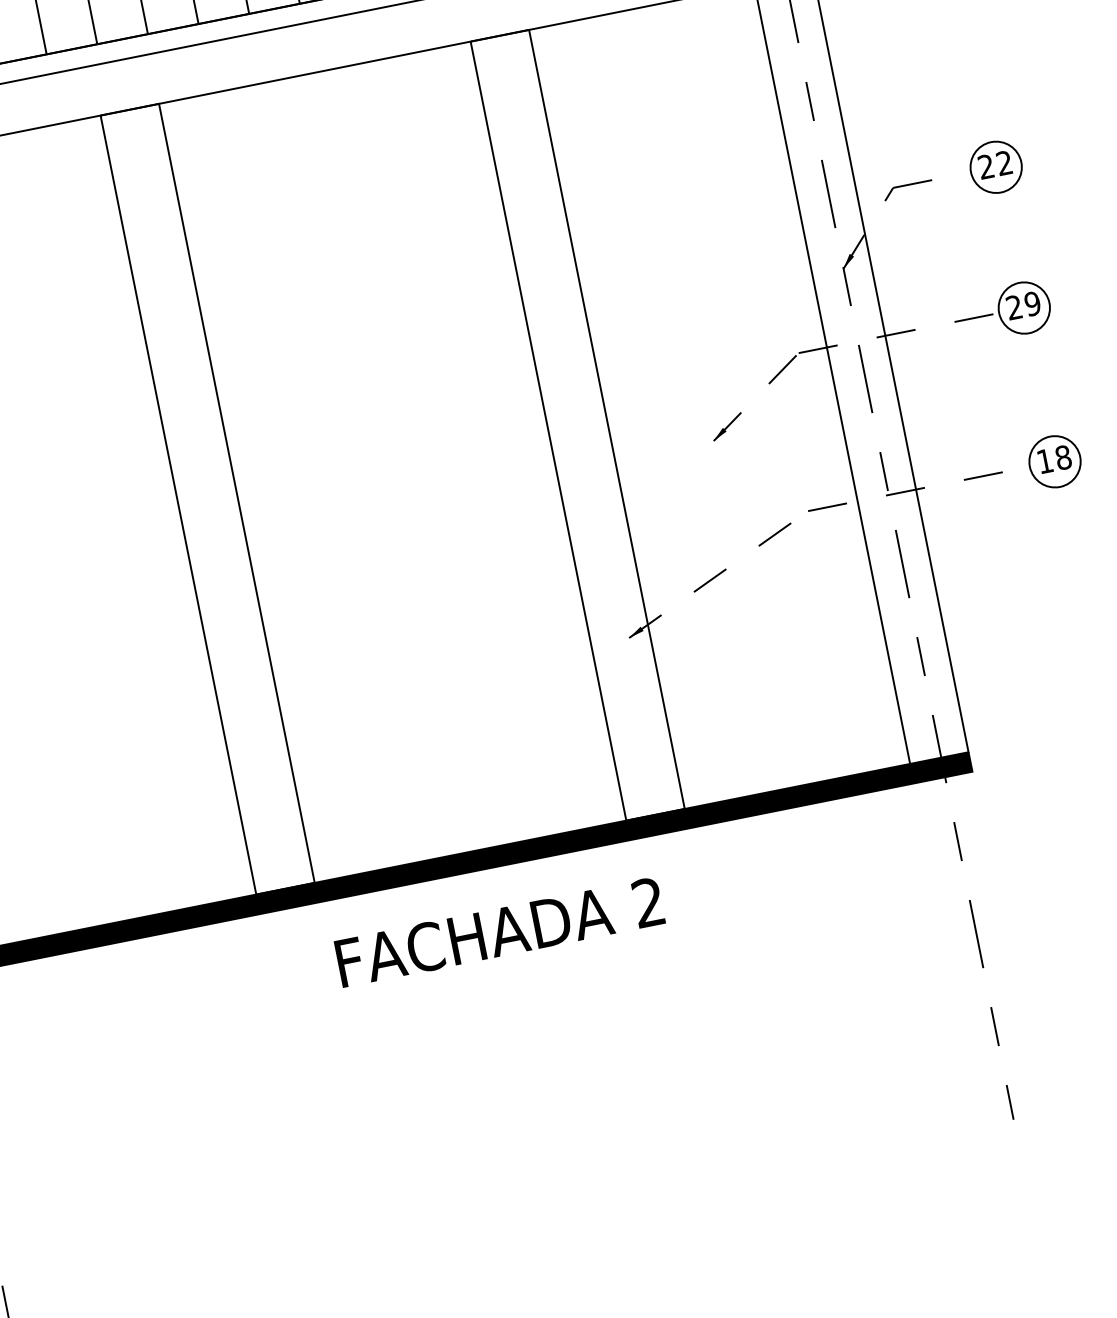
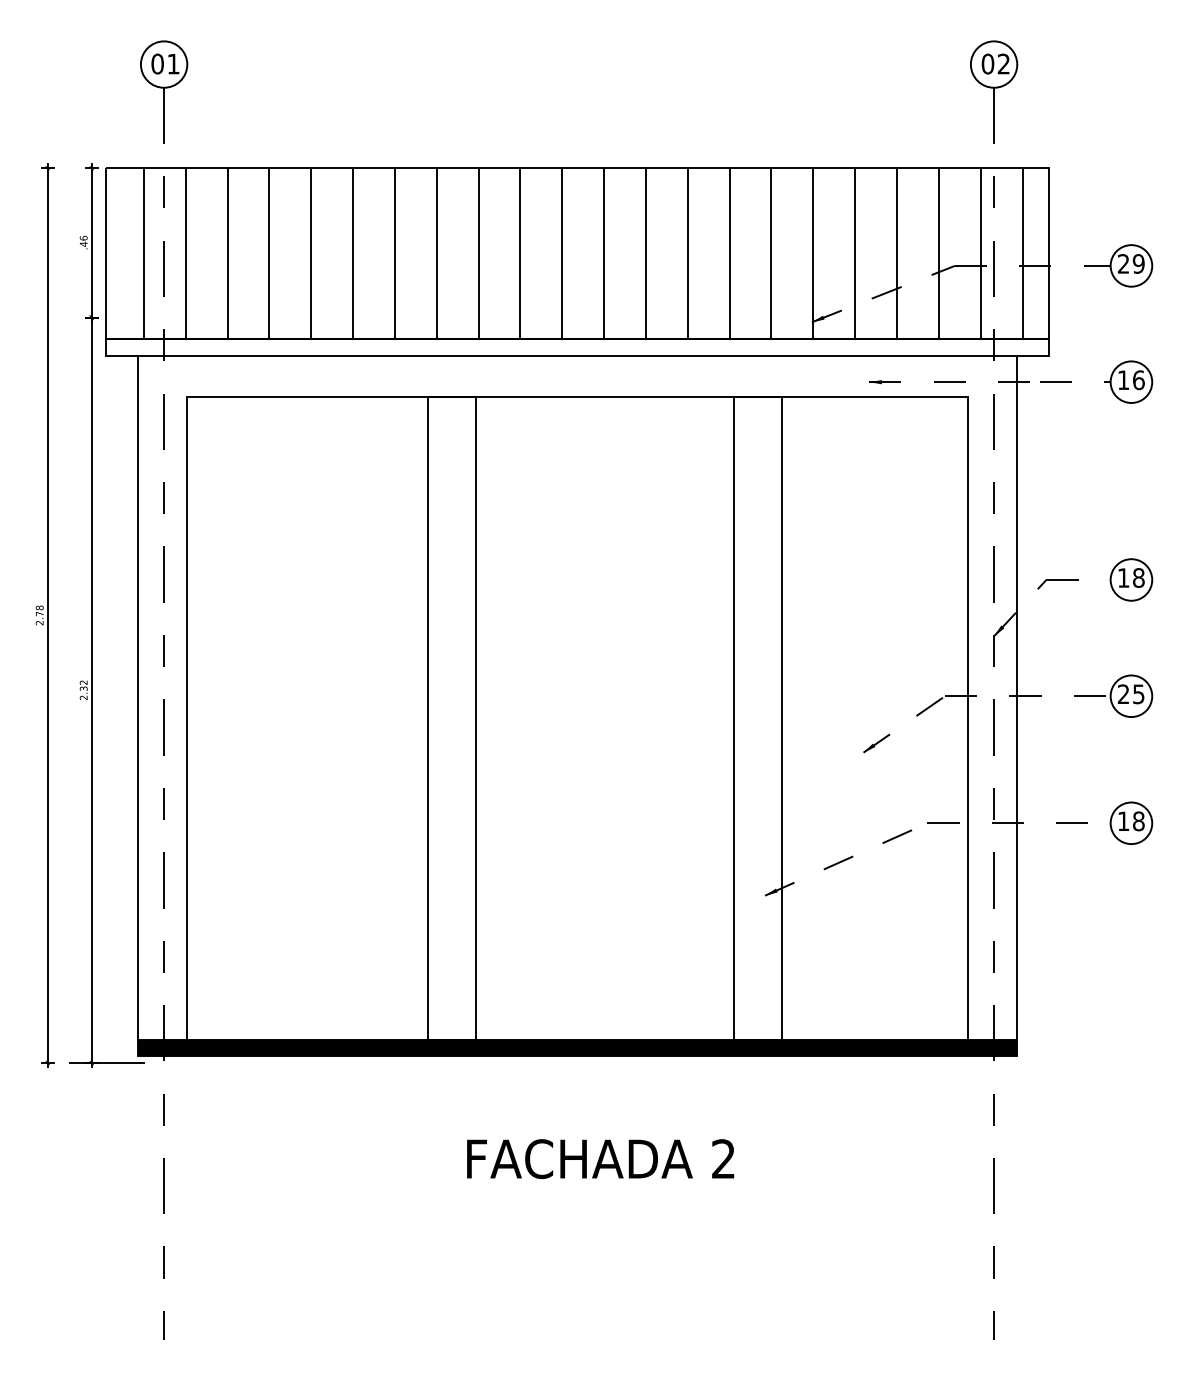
text: (994, 164) -> (1130, 577), 22 -> 18
text: (1032, 302) -> (1138, 693), 29 -> 25
text: (499, 932) -> (600, 1159), moved

